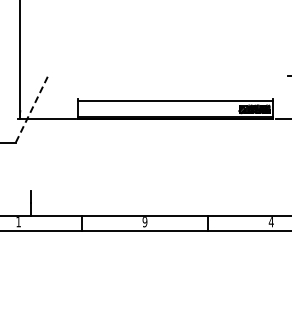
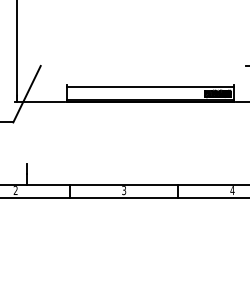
line: (31, 109) -> (26, 94), dashed -> solid
text: (18, 222) -> (15, 190), 1 -> 2
text: (144, 222) -> (123, 190), 9 -> 3

